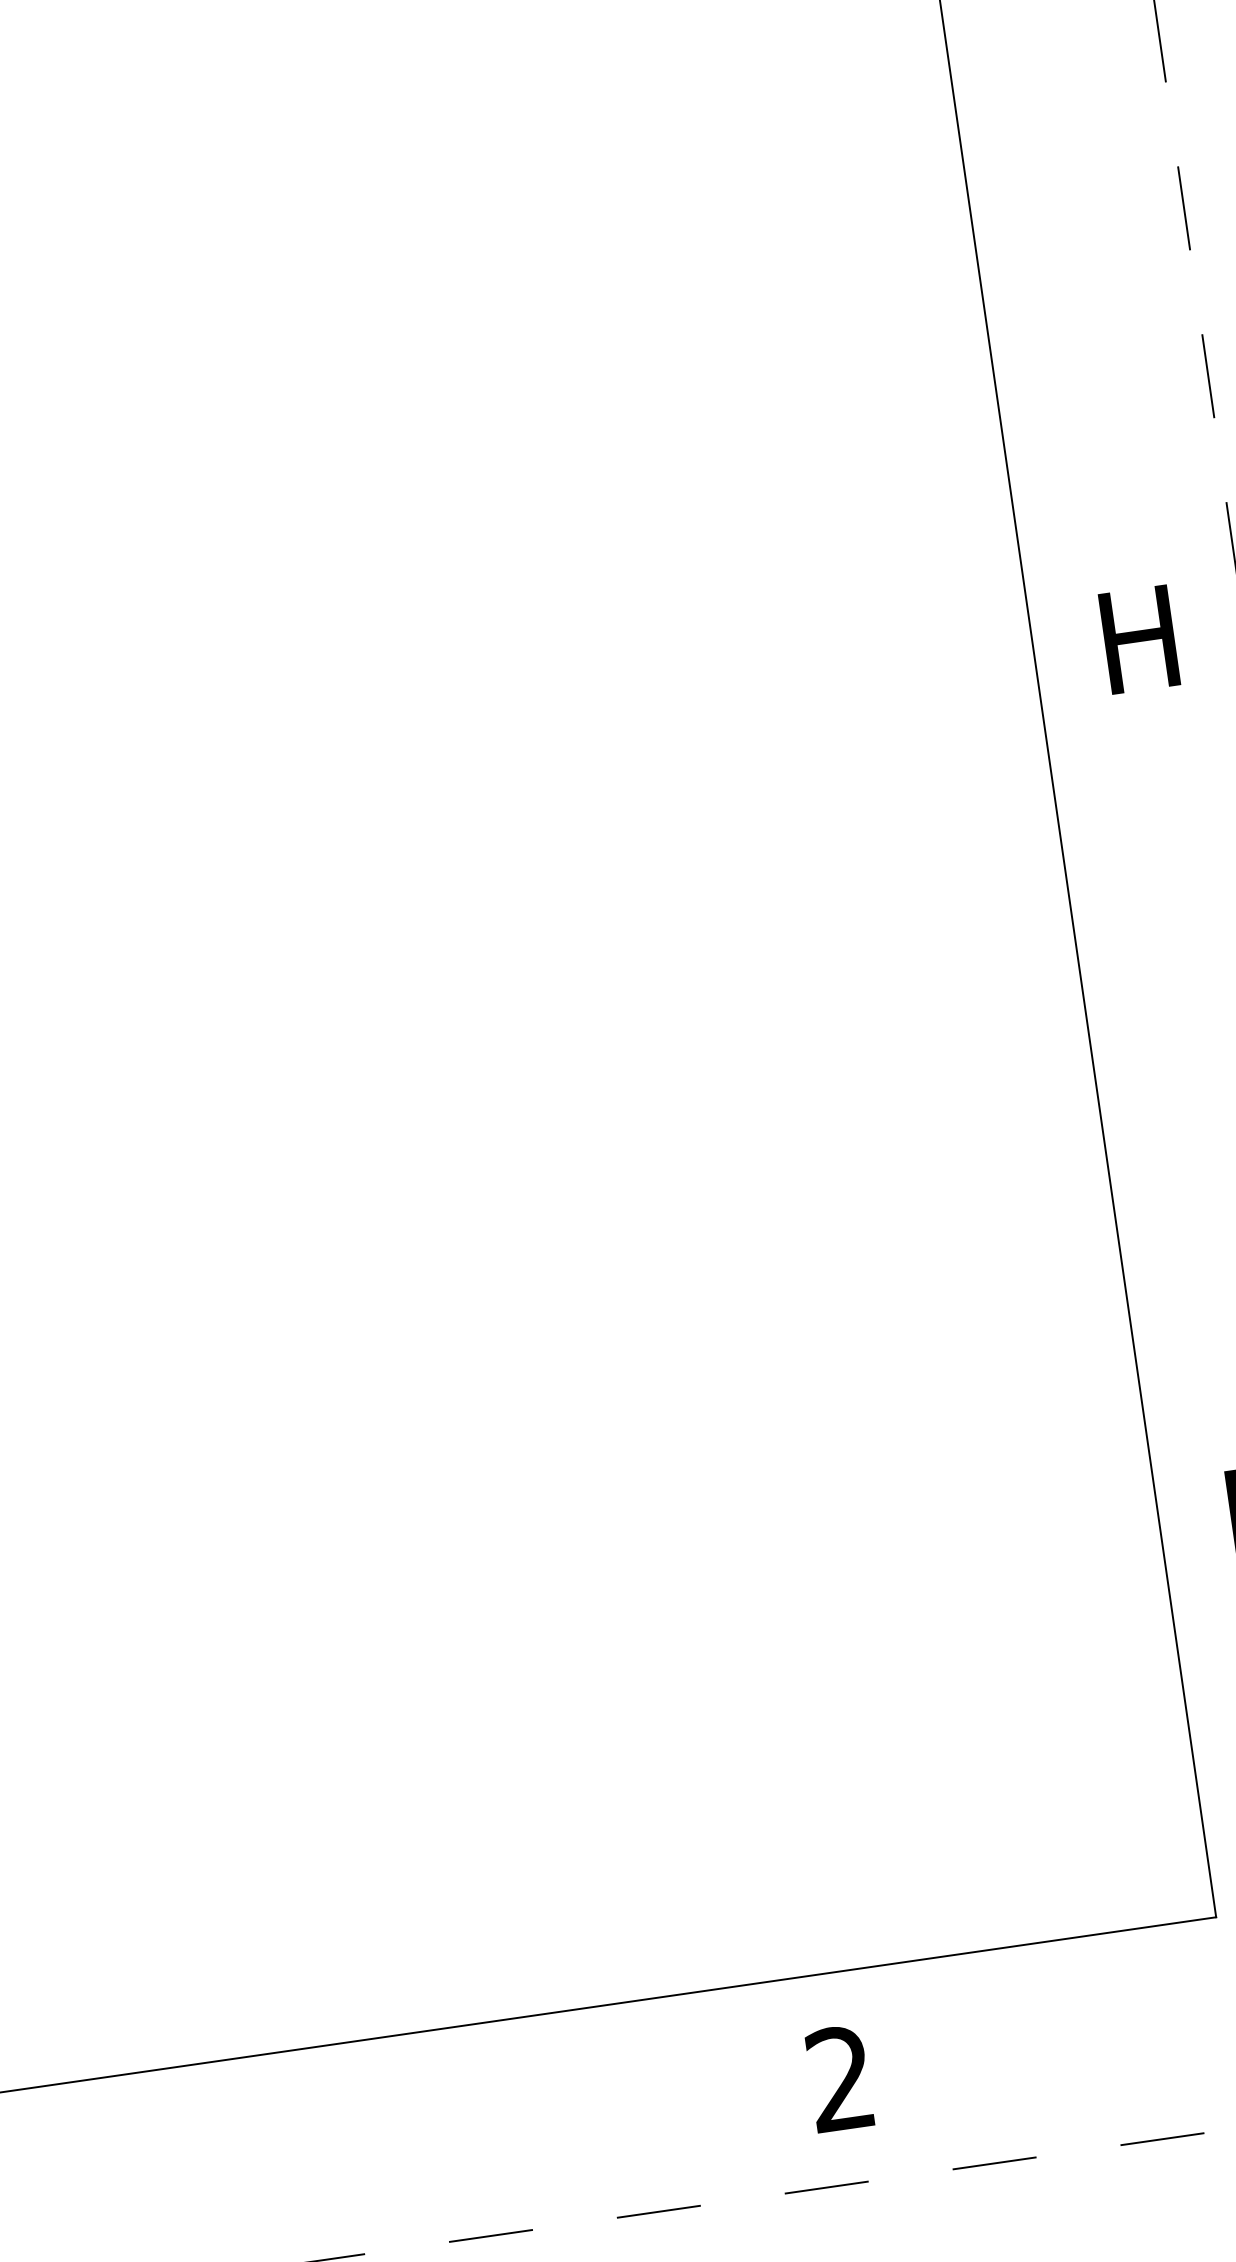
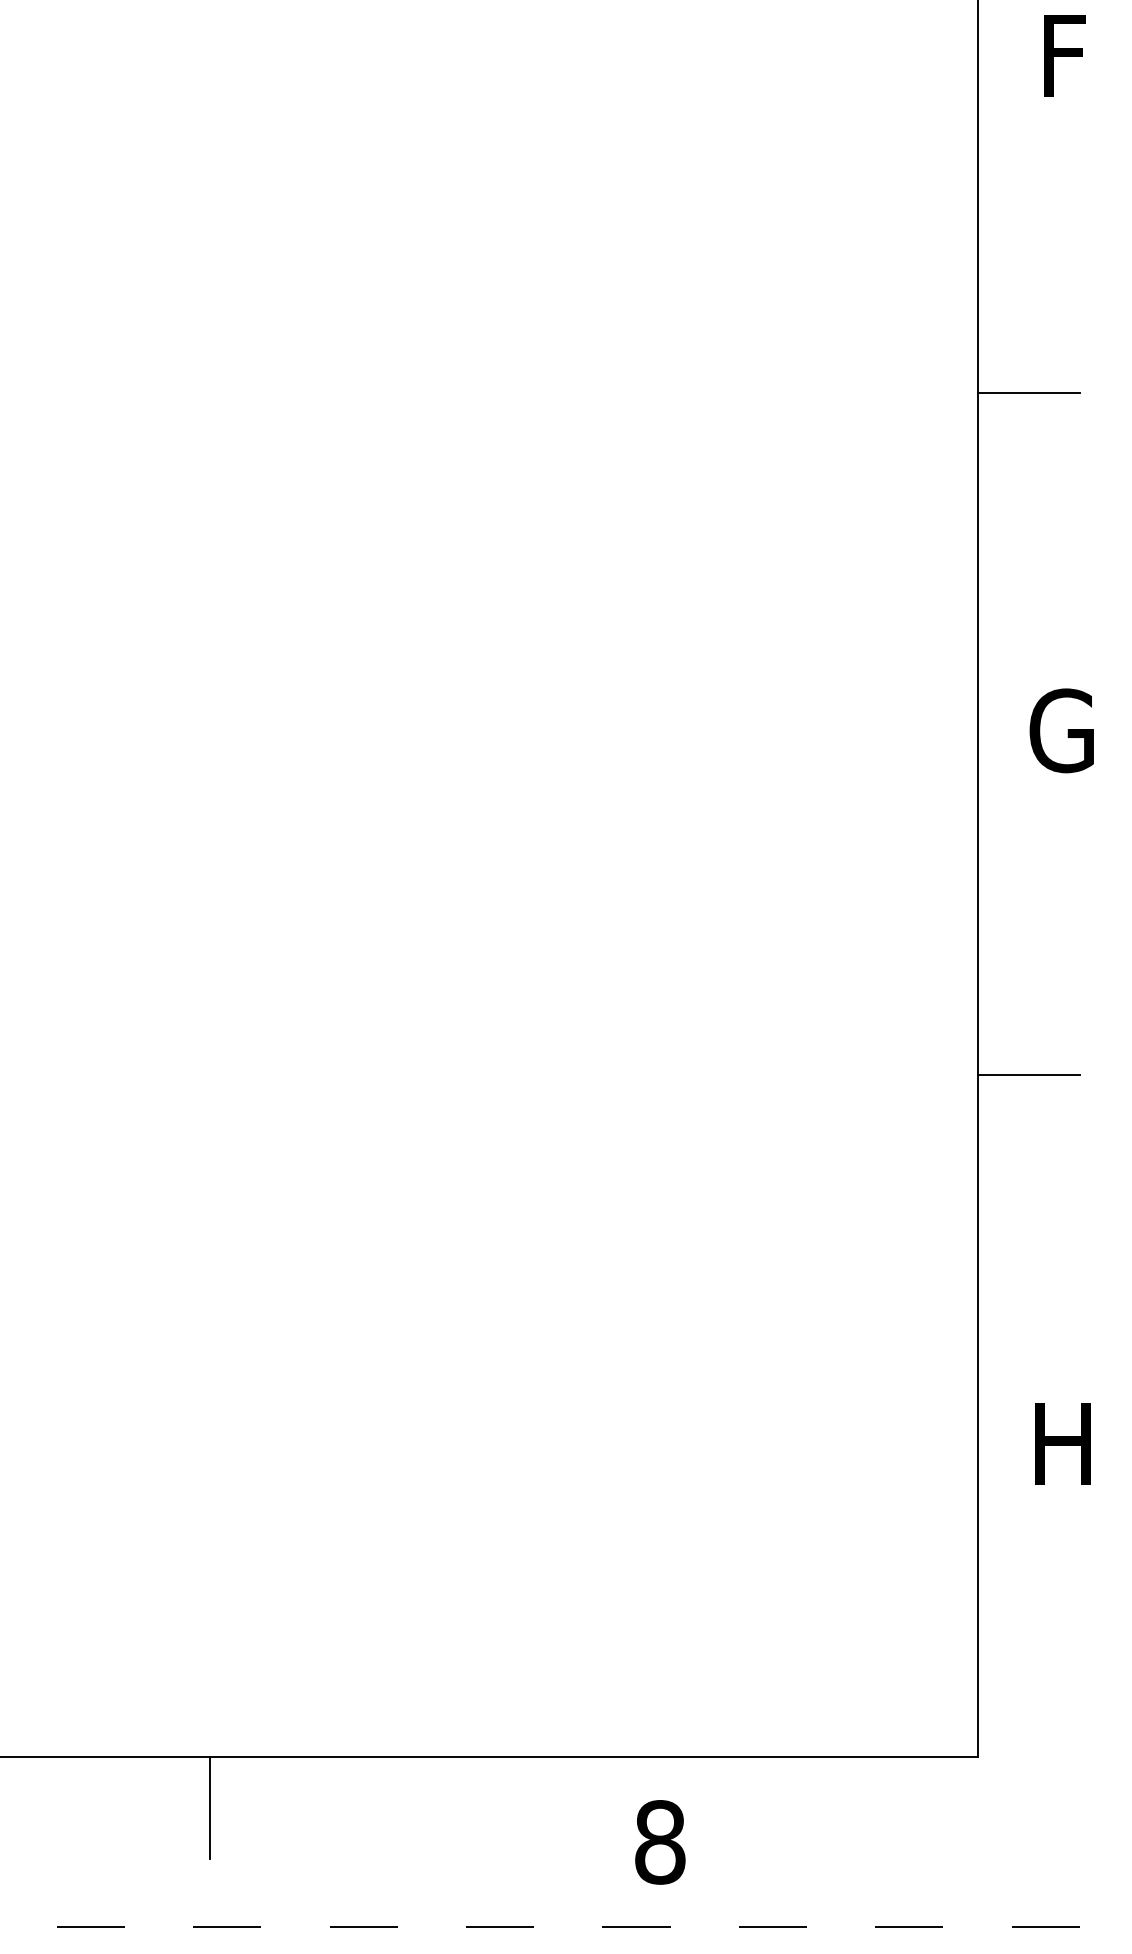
line: (1036, 229) -> (1028, 392), added
text: (1137, 639) -> (1061, 730), H -> G
line: (1157, 1068) -> (1028, 1074), added
text: (841, 2079) -> (660, 1842), 2 -> 8
line: (281, 2115) -> (210, 1807), added

